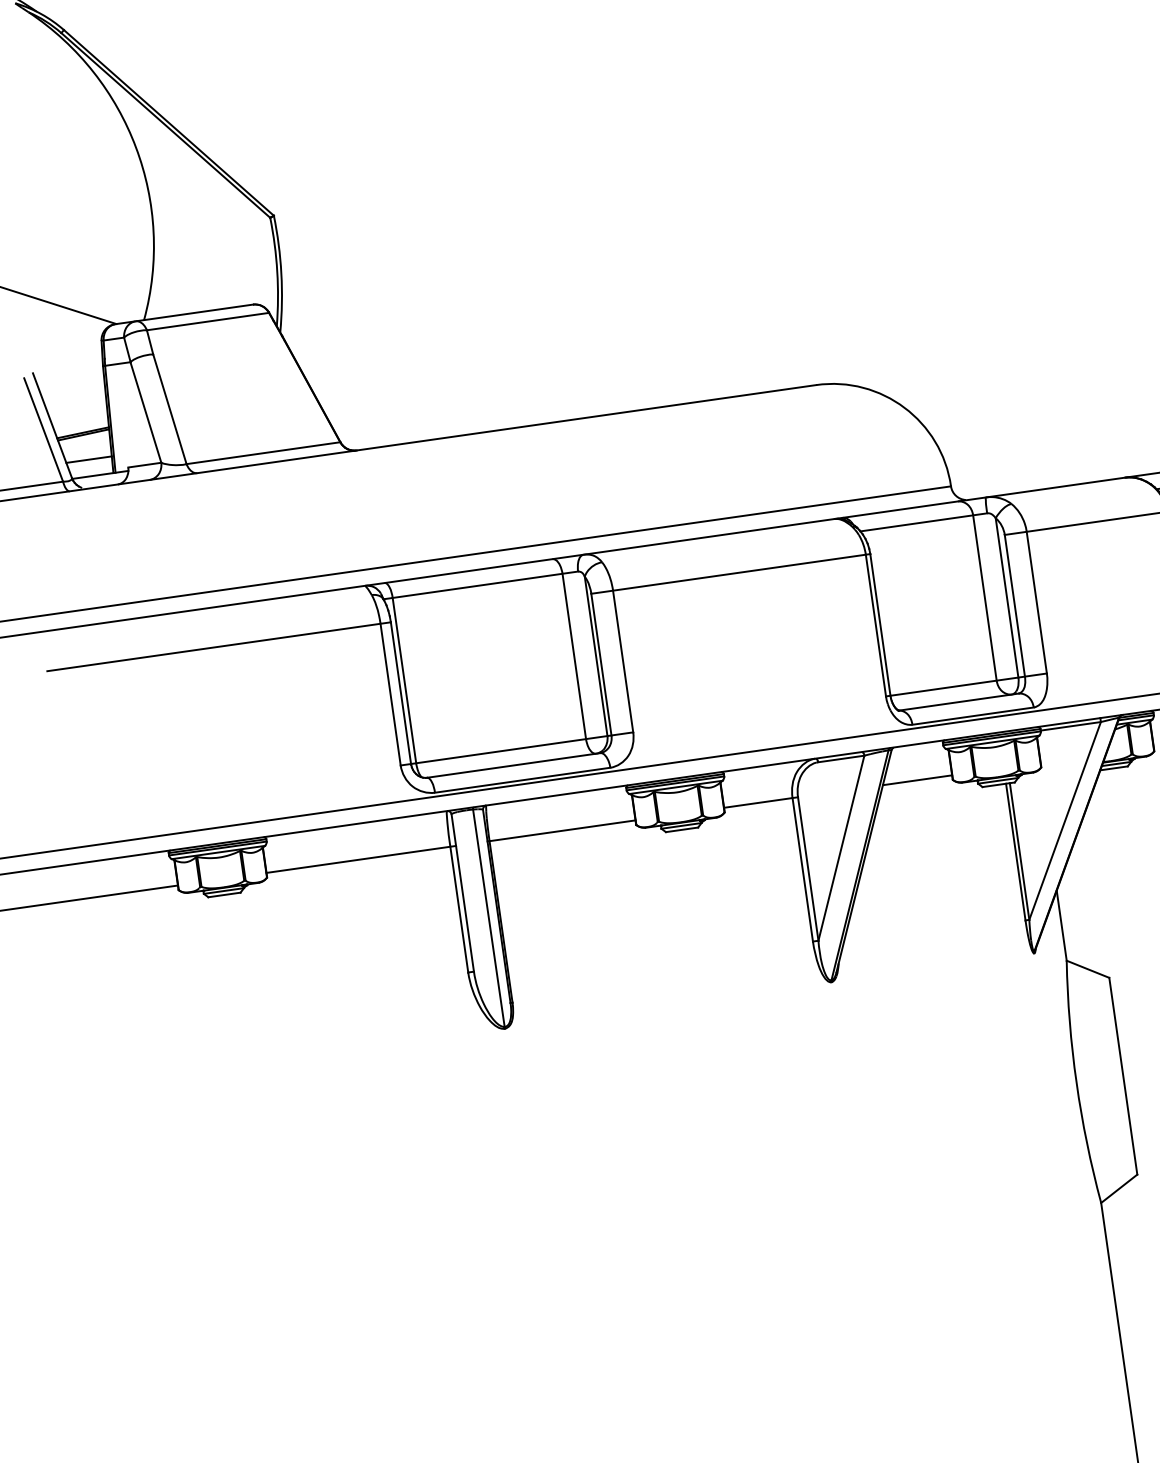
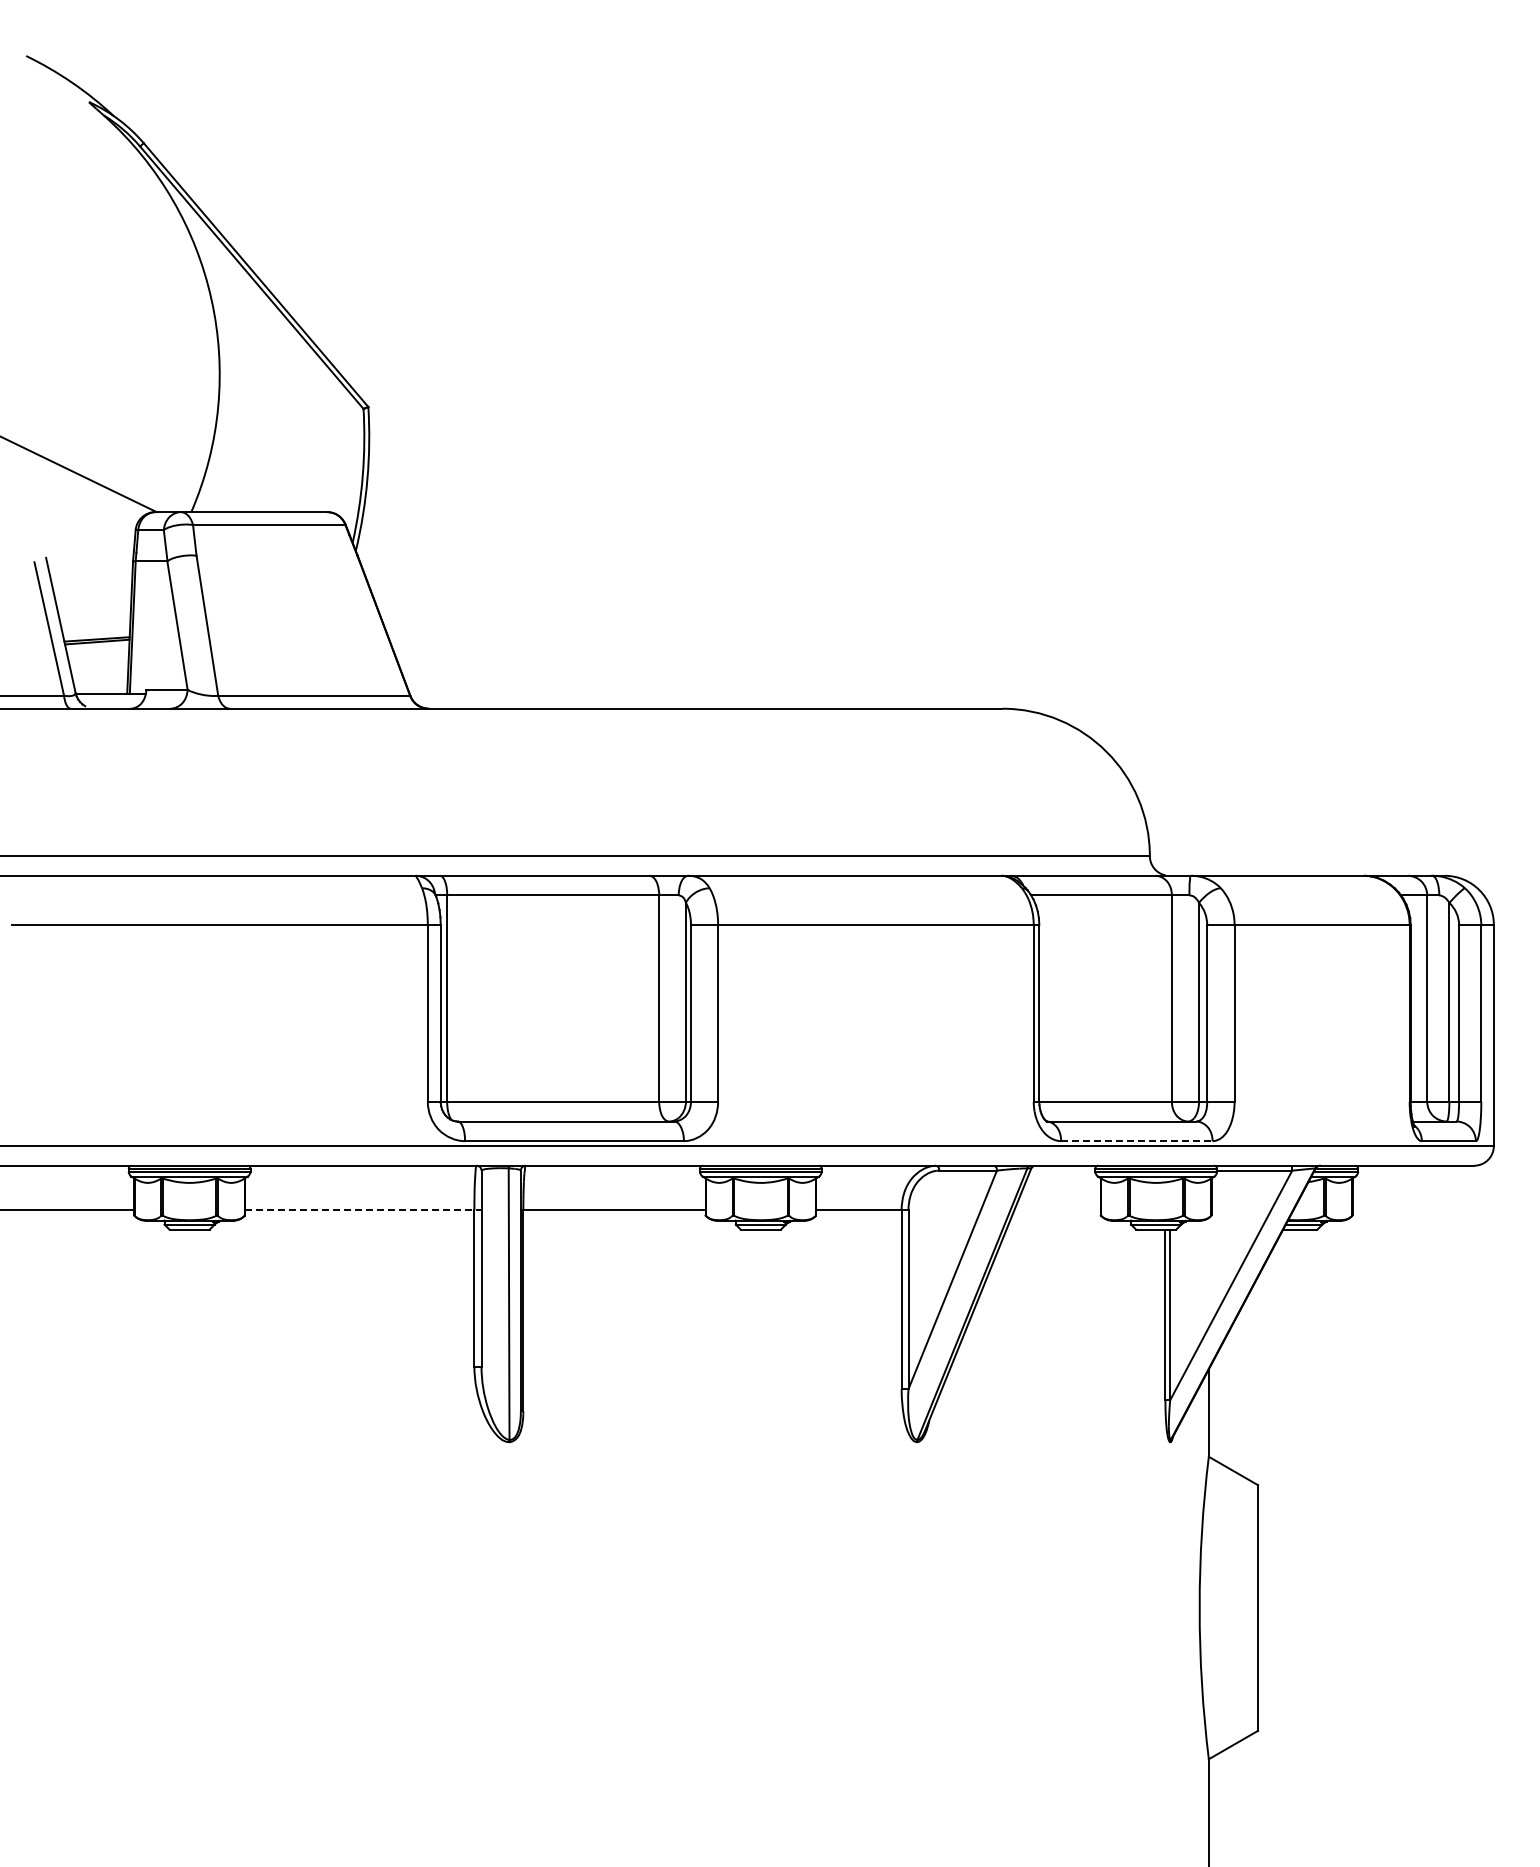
line: (88, 459) -> (99, 673), removed
line: (972, 716) -> (1136, 1141), solid -> dashed
line: (917, 779) -> (1057, 1209), removed
line: (361, 859) -> (363, 1209), solid -> dashed

